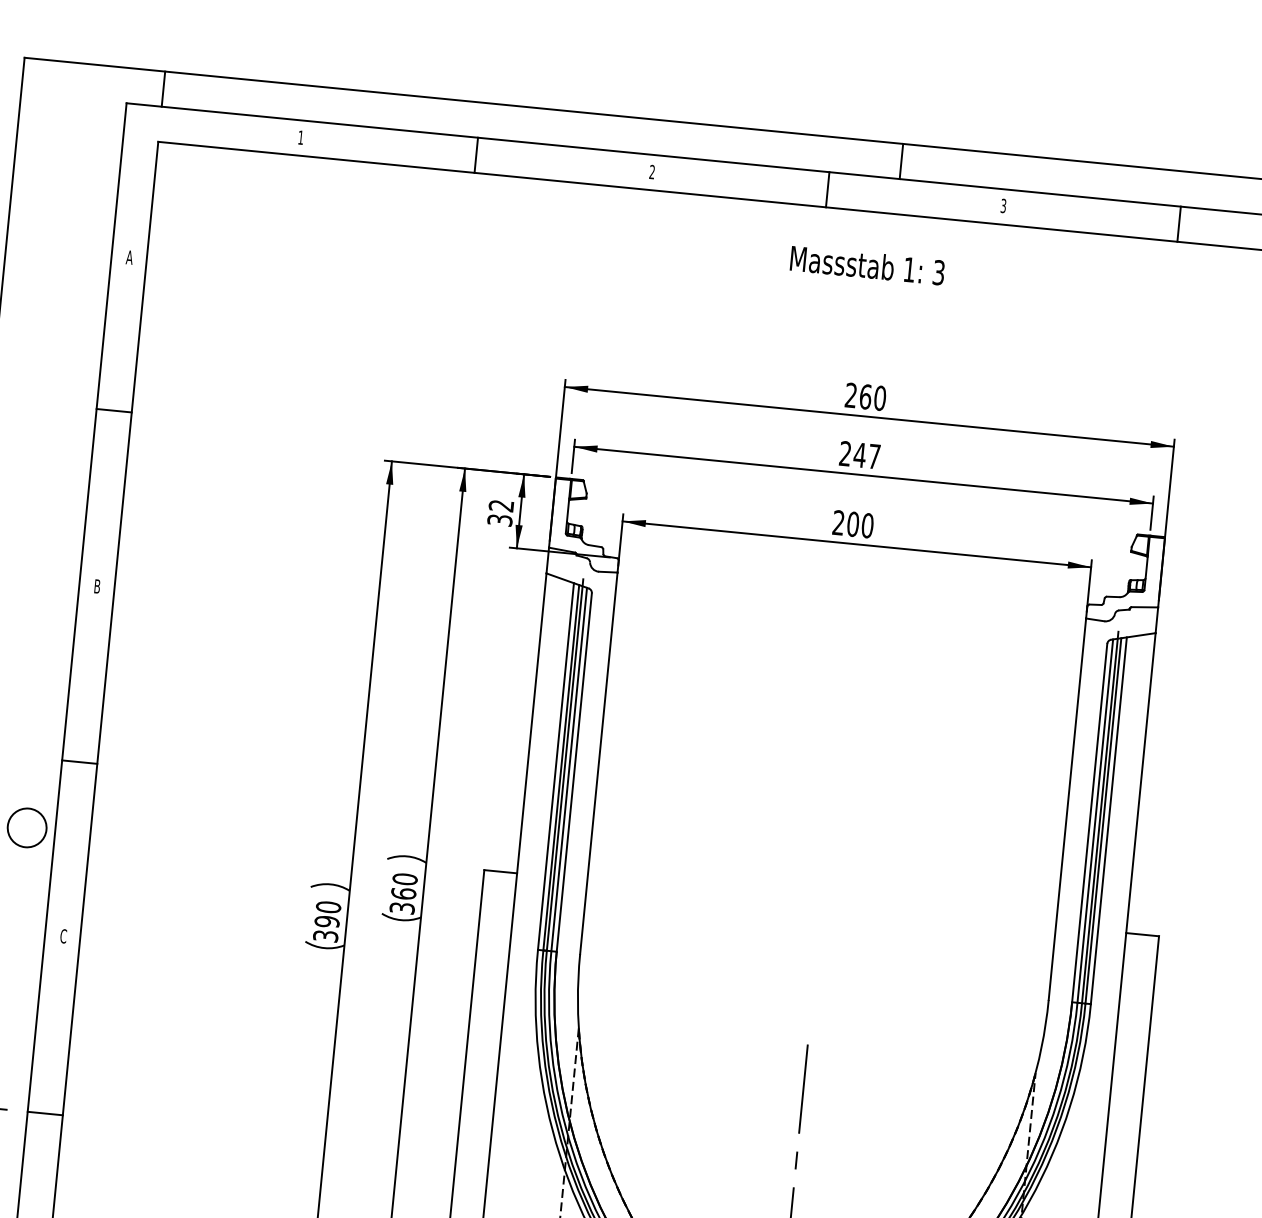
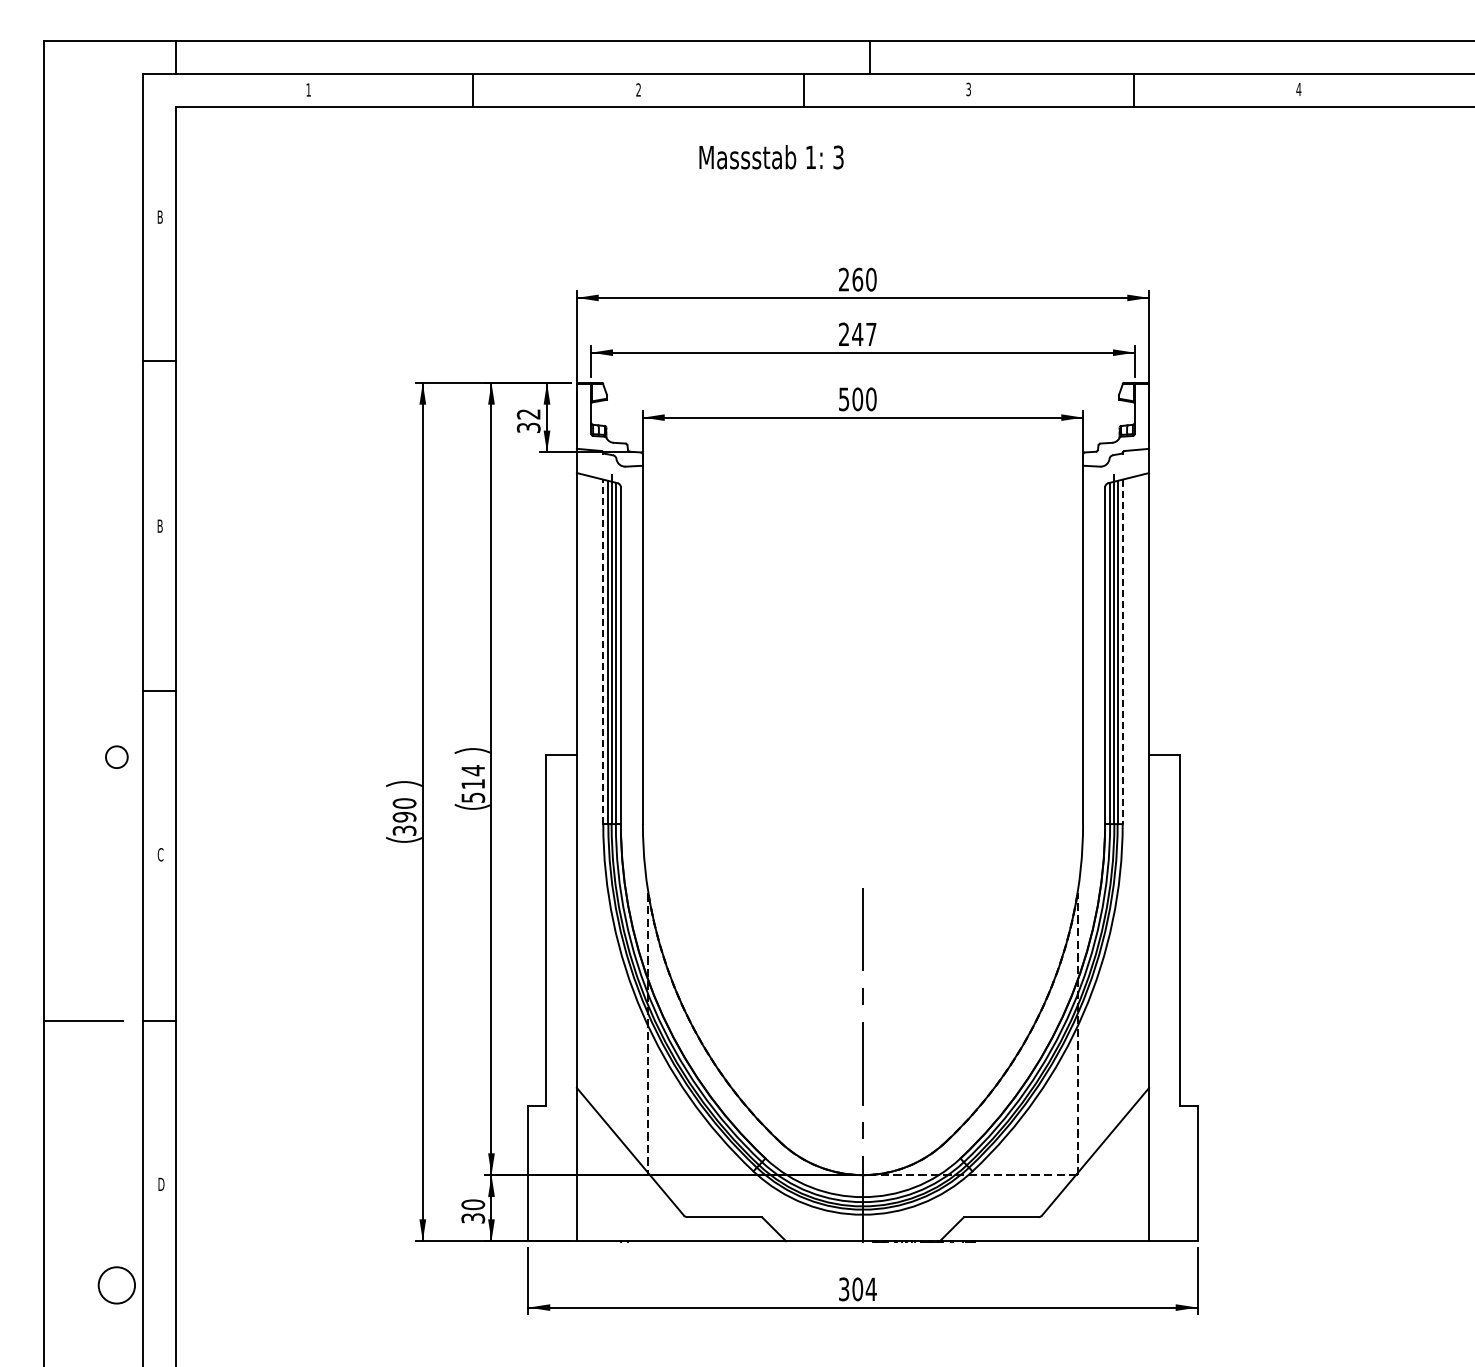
text: (130, 256) -> (160, 216), A -> B
text: (867, 265) -> (771, 157), moved
text: (839, 523) -> (844, 399), 200 -> 500
line: (556, 766) -> (603, 651), solid -> dashed
line: (1108, 821) -> (1122, 652), solid -> dashed
circle: (26, 828) -> (116, 757), size x0.6
text: (404, 893) -> (473, 783), 360 -> 514

